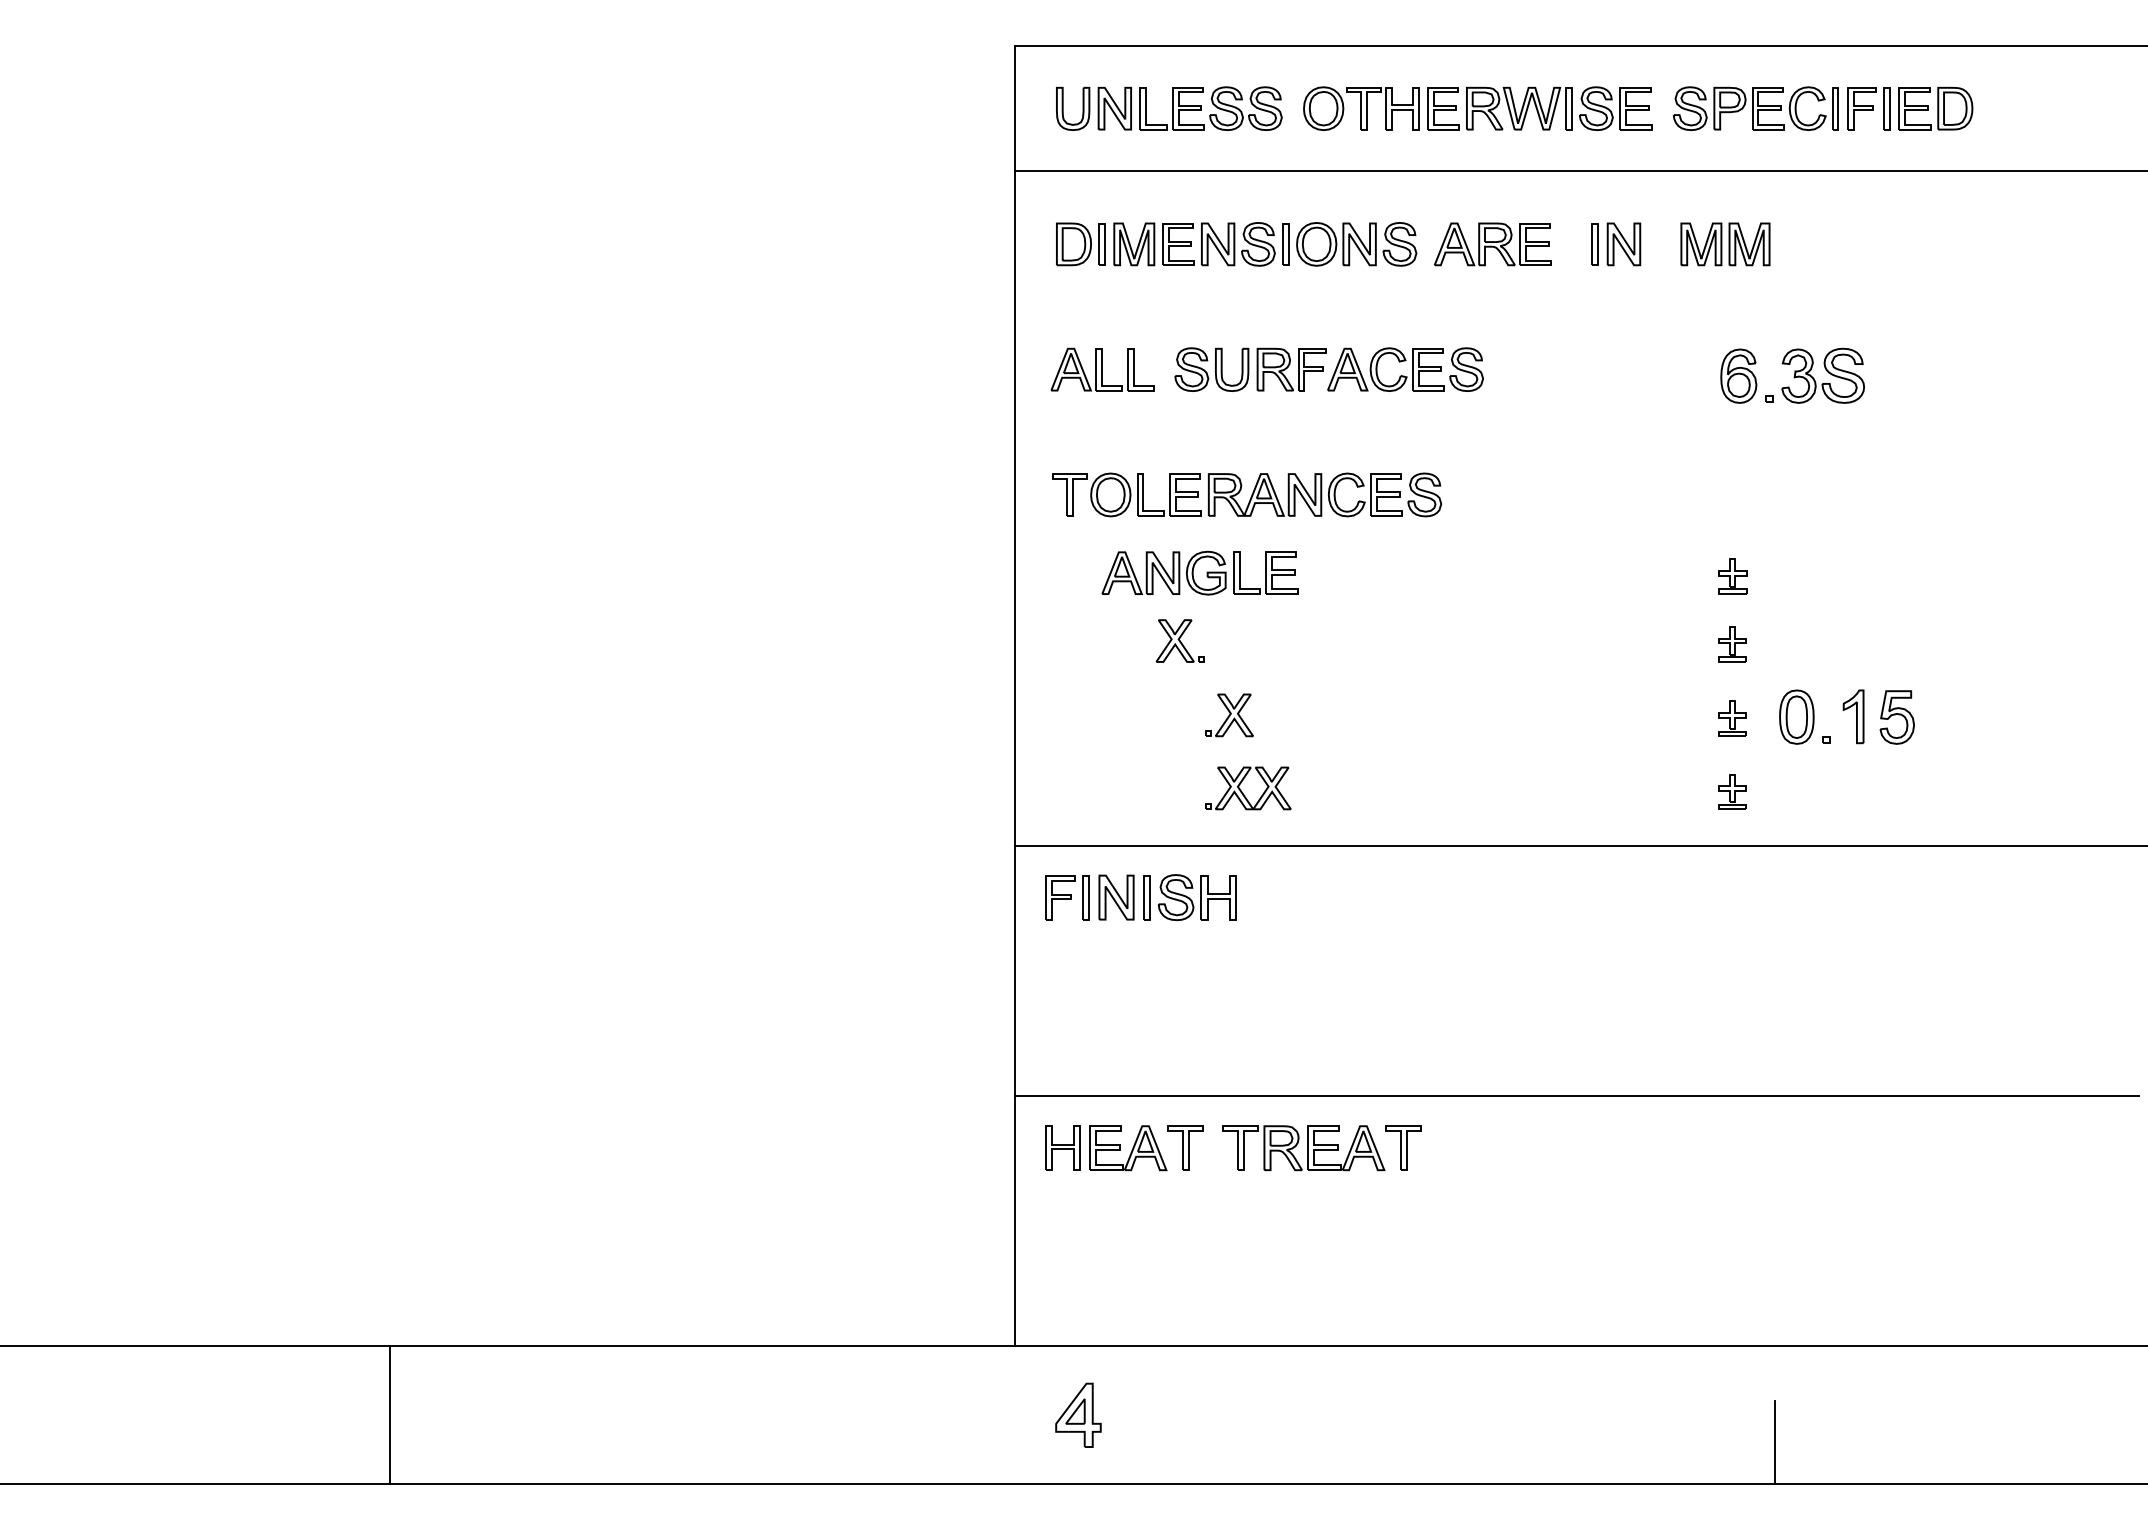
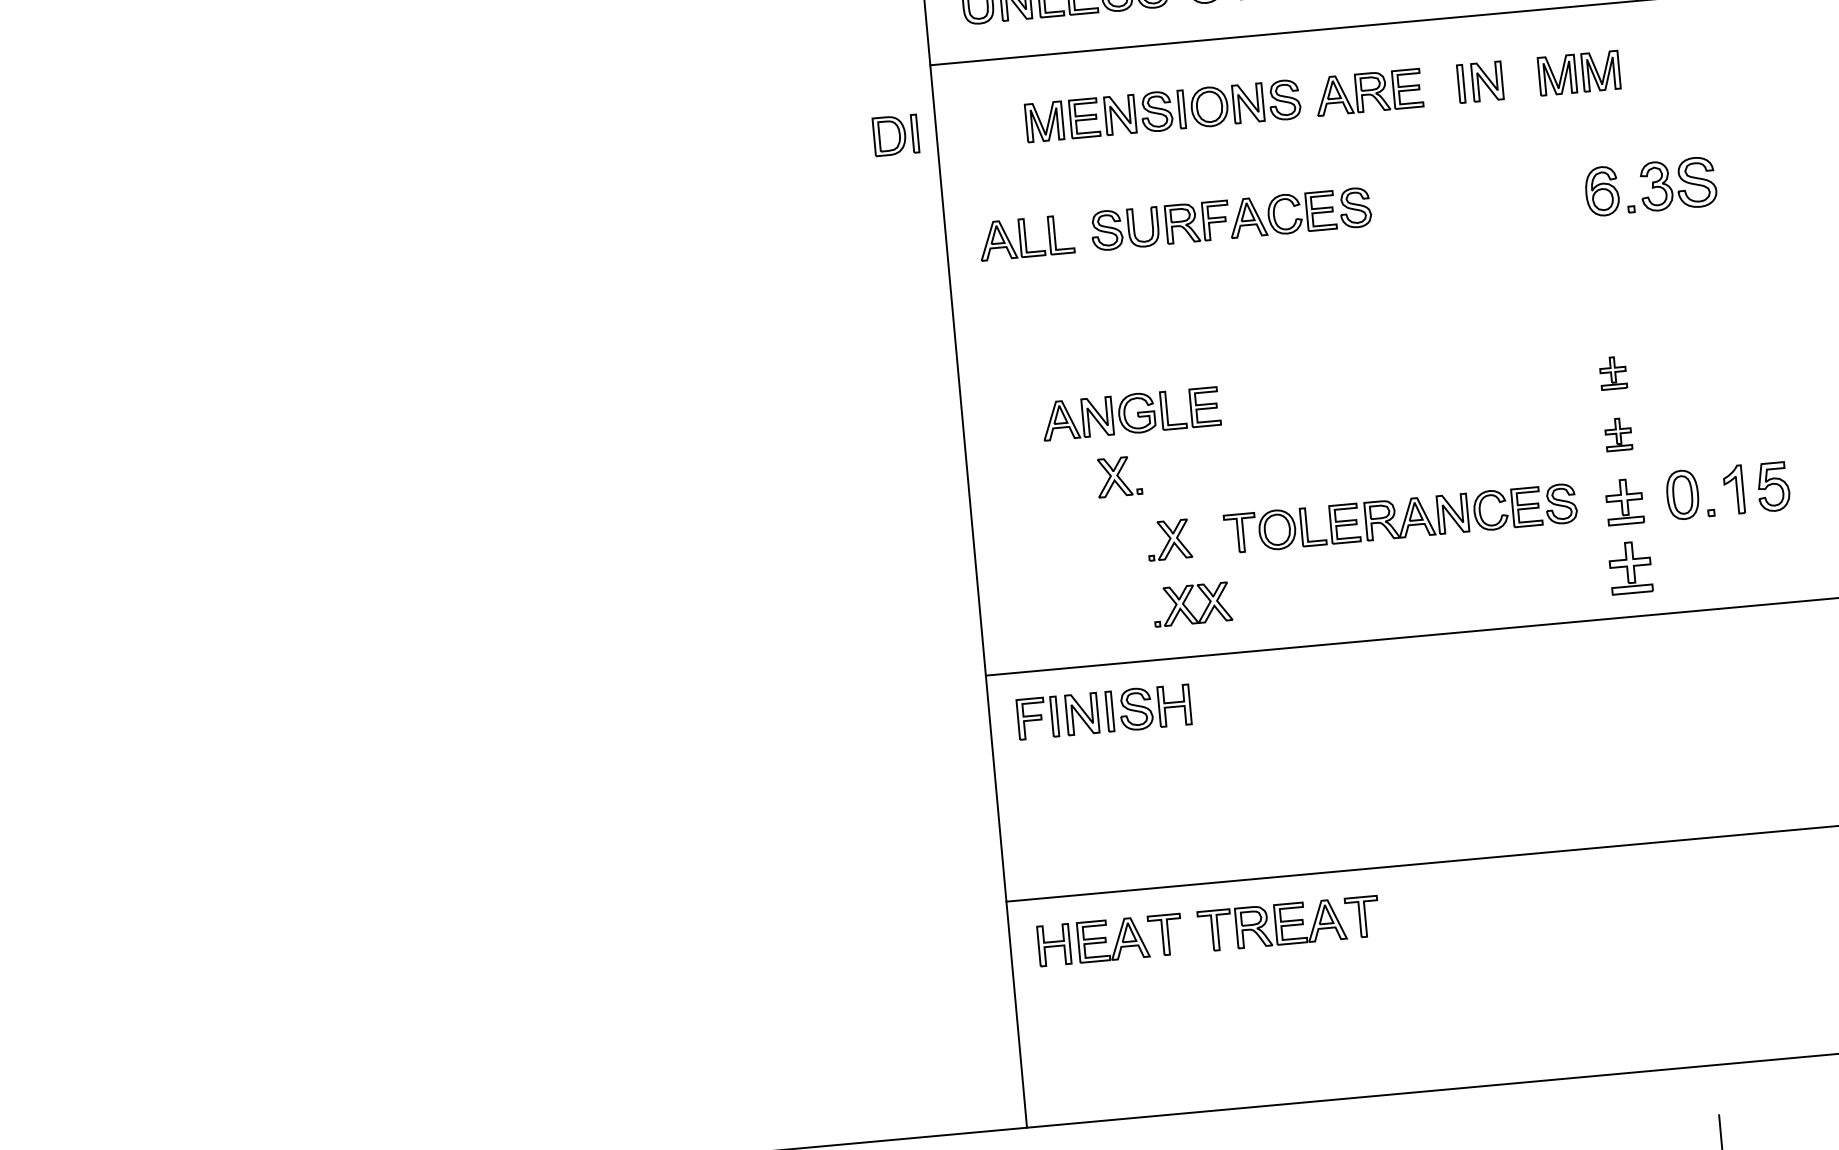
part: (1080, 244) -> (895, 135), moved
part: (1247, 494) -> (1400, 518), moved
part: (1732, 718) -> (1624, 501), size x1.4
part: (1732, 791) -> (1630, 567), size x1.6

